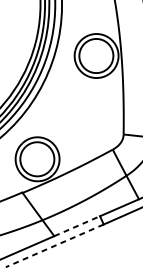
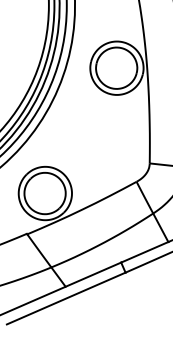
line: (77, 226) -> (93, 274), dashed -> solid
line: (55, 245) -> (66, 298), dashed -> solid

